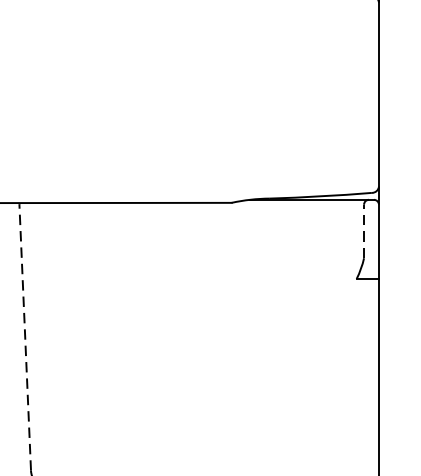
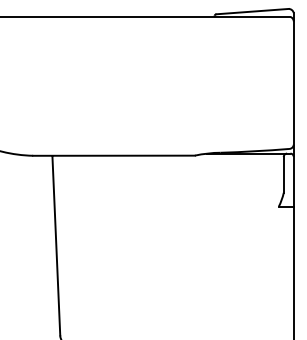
line: (363, 230) -> (283, 174), dashed -> solid
line: (25, 336) -> (56, 245), dashed -> solid

